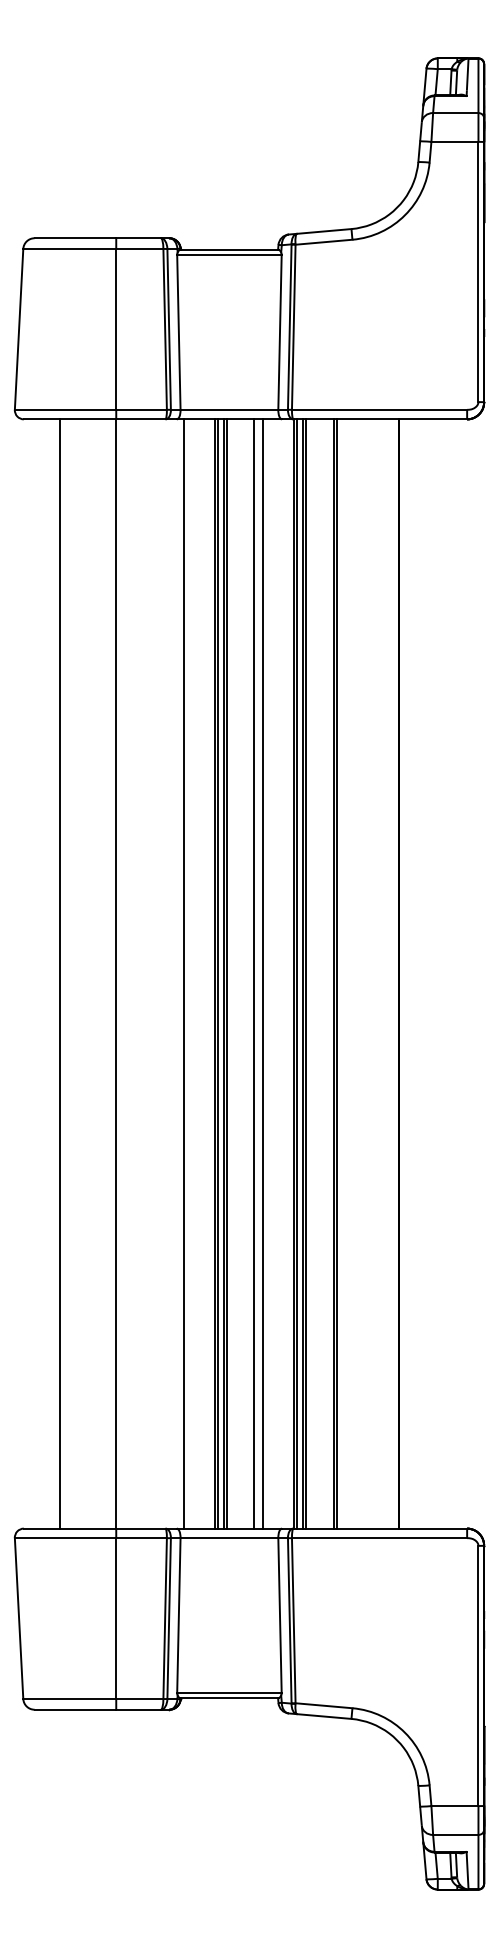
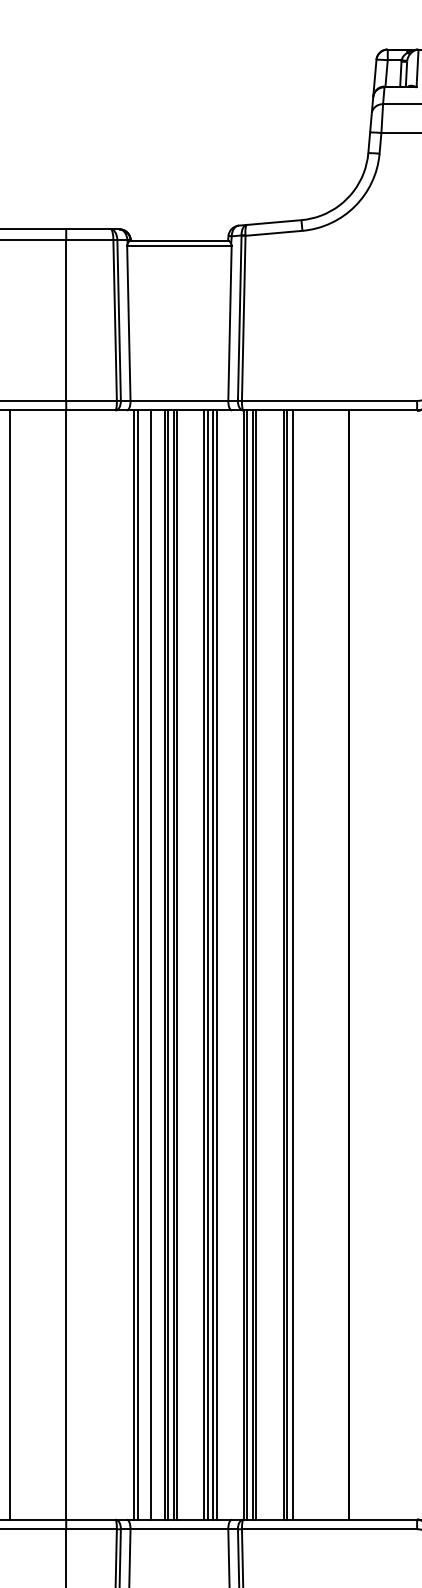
line: (187, 973) -> (137, 964), added
line: (201, 973) -> (151, 964), added
line: (257, 973) -> (207, 964), added
line: (266, 973) -> (216, 964), added
line: (342, 973) -> (292, 964), added

